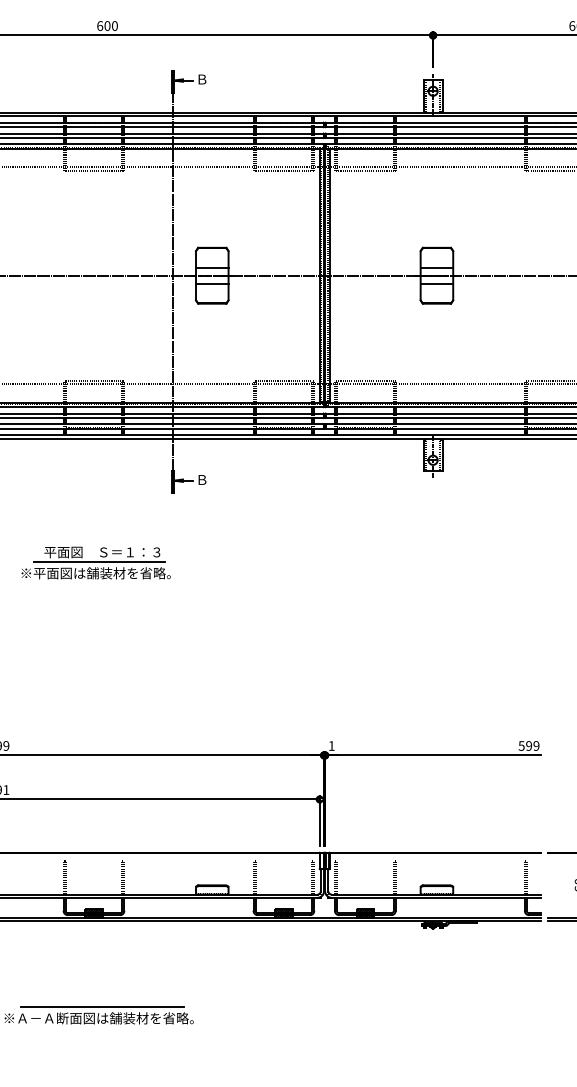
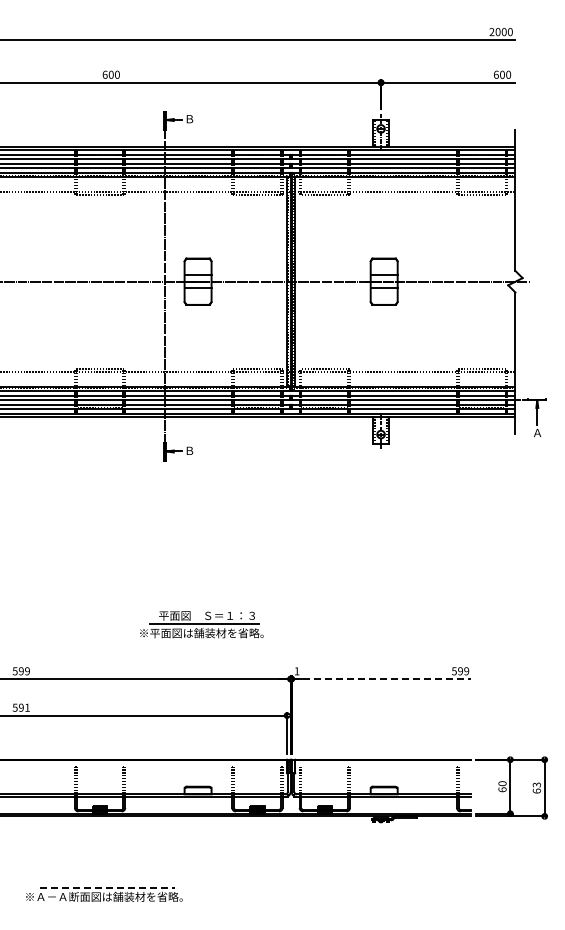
part: (95, 562) -> (201, 624), moved
line: (433, 755) -> (381, 679), solid -> dashed
line: (102, 1006) -> (107, 887), solid -> dashed

